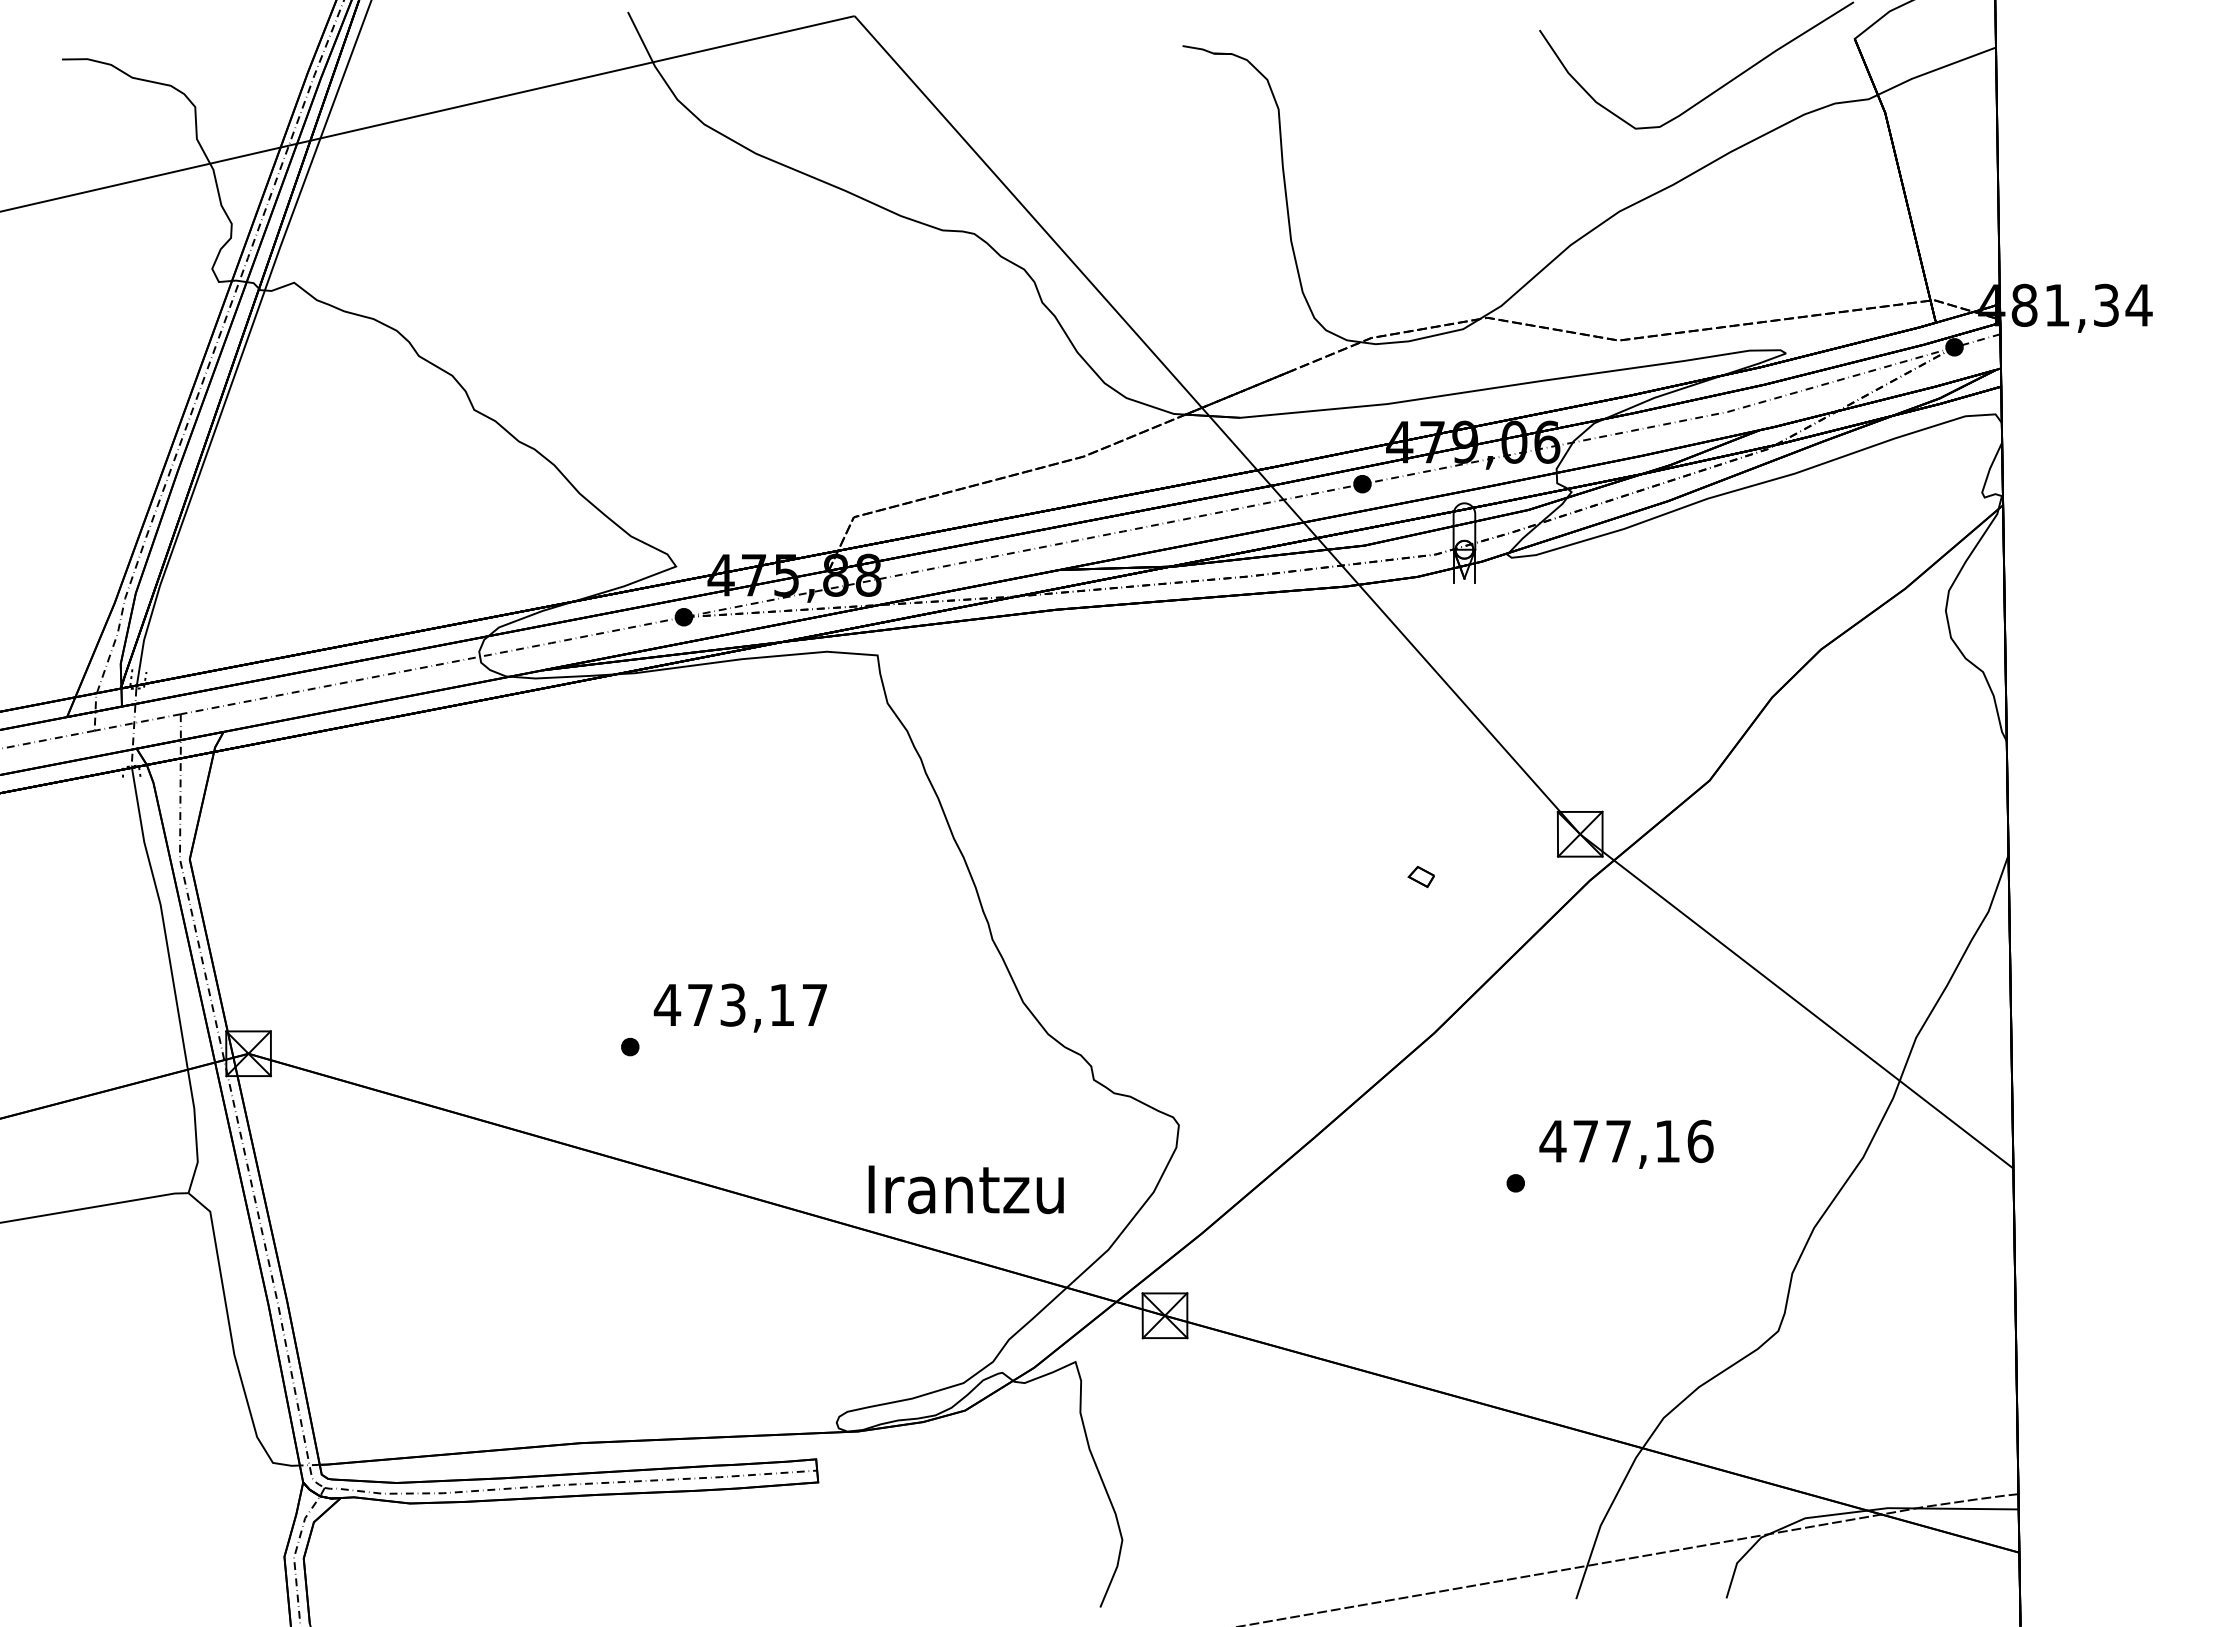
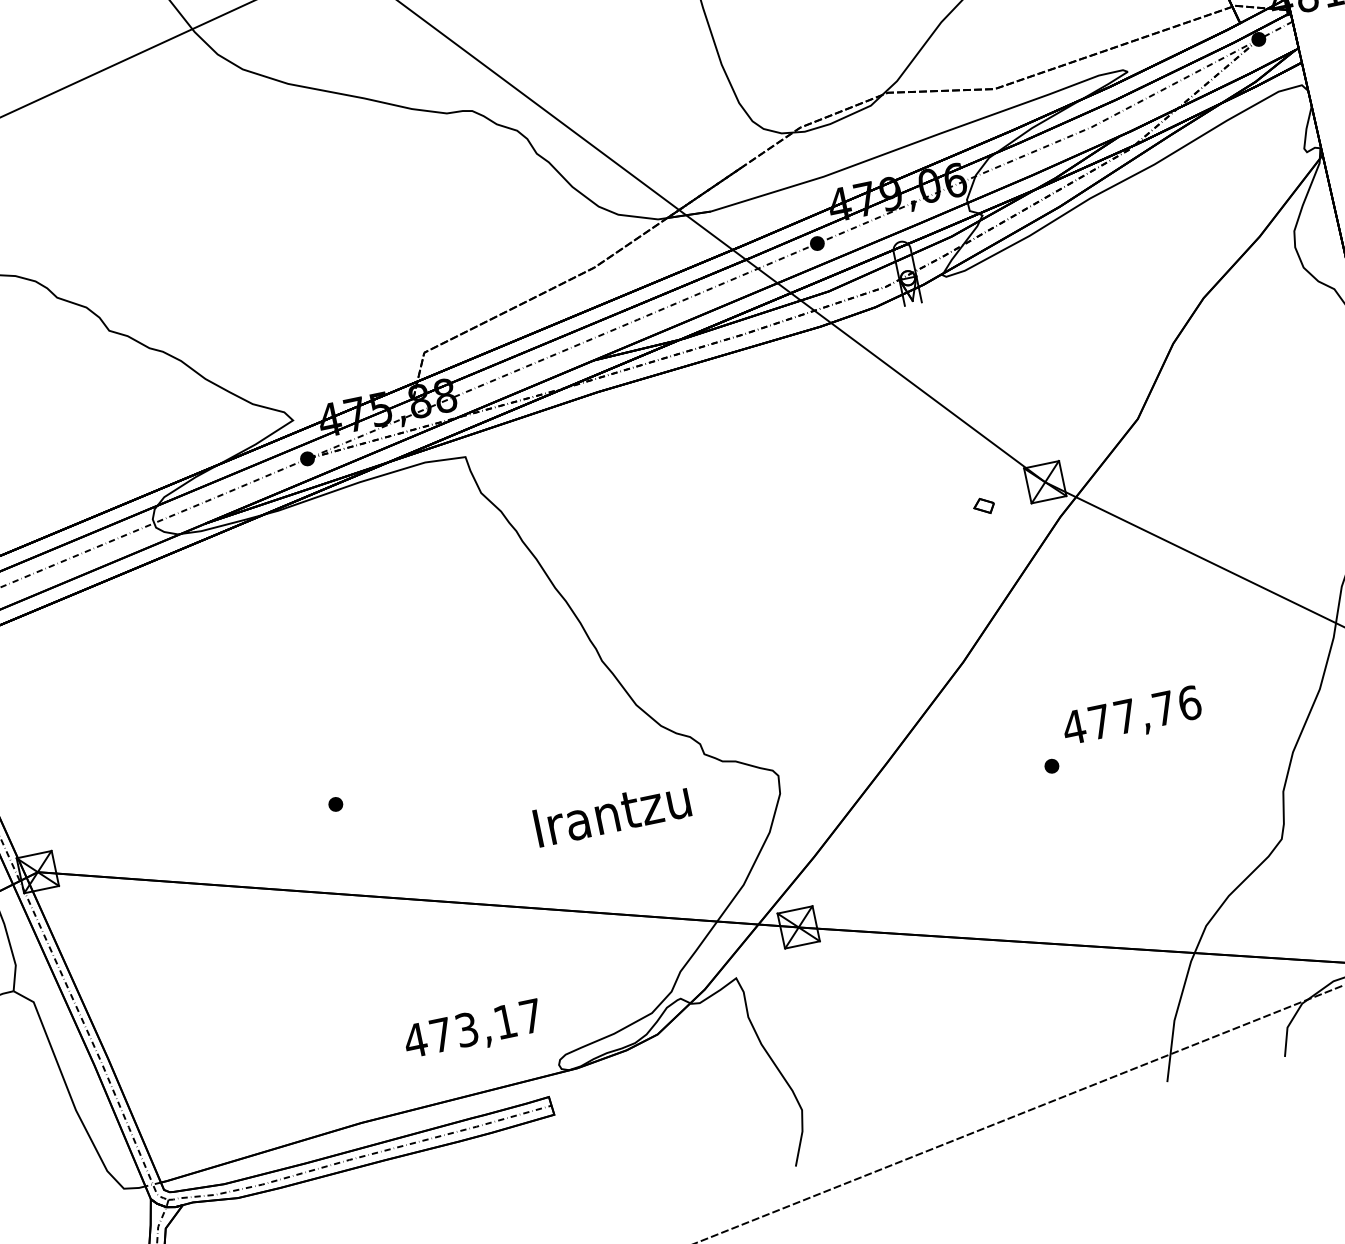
part: (1420, 876) -> (983, 505), moved
text: (739, 1007) -> (472, 1030), moved
text: (1667, 1141) -> (1163, 708), 477,16 -> 477,76
text: (965, 1189) -> (611, 813), moved

